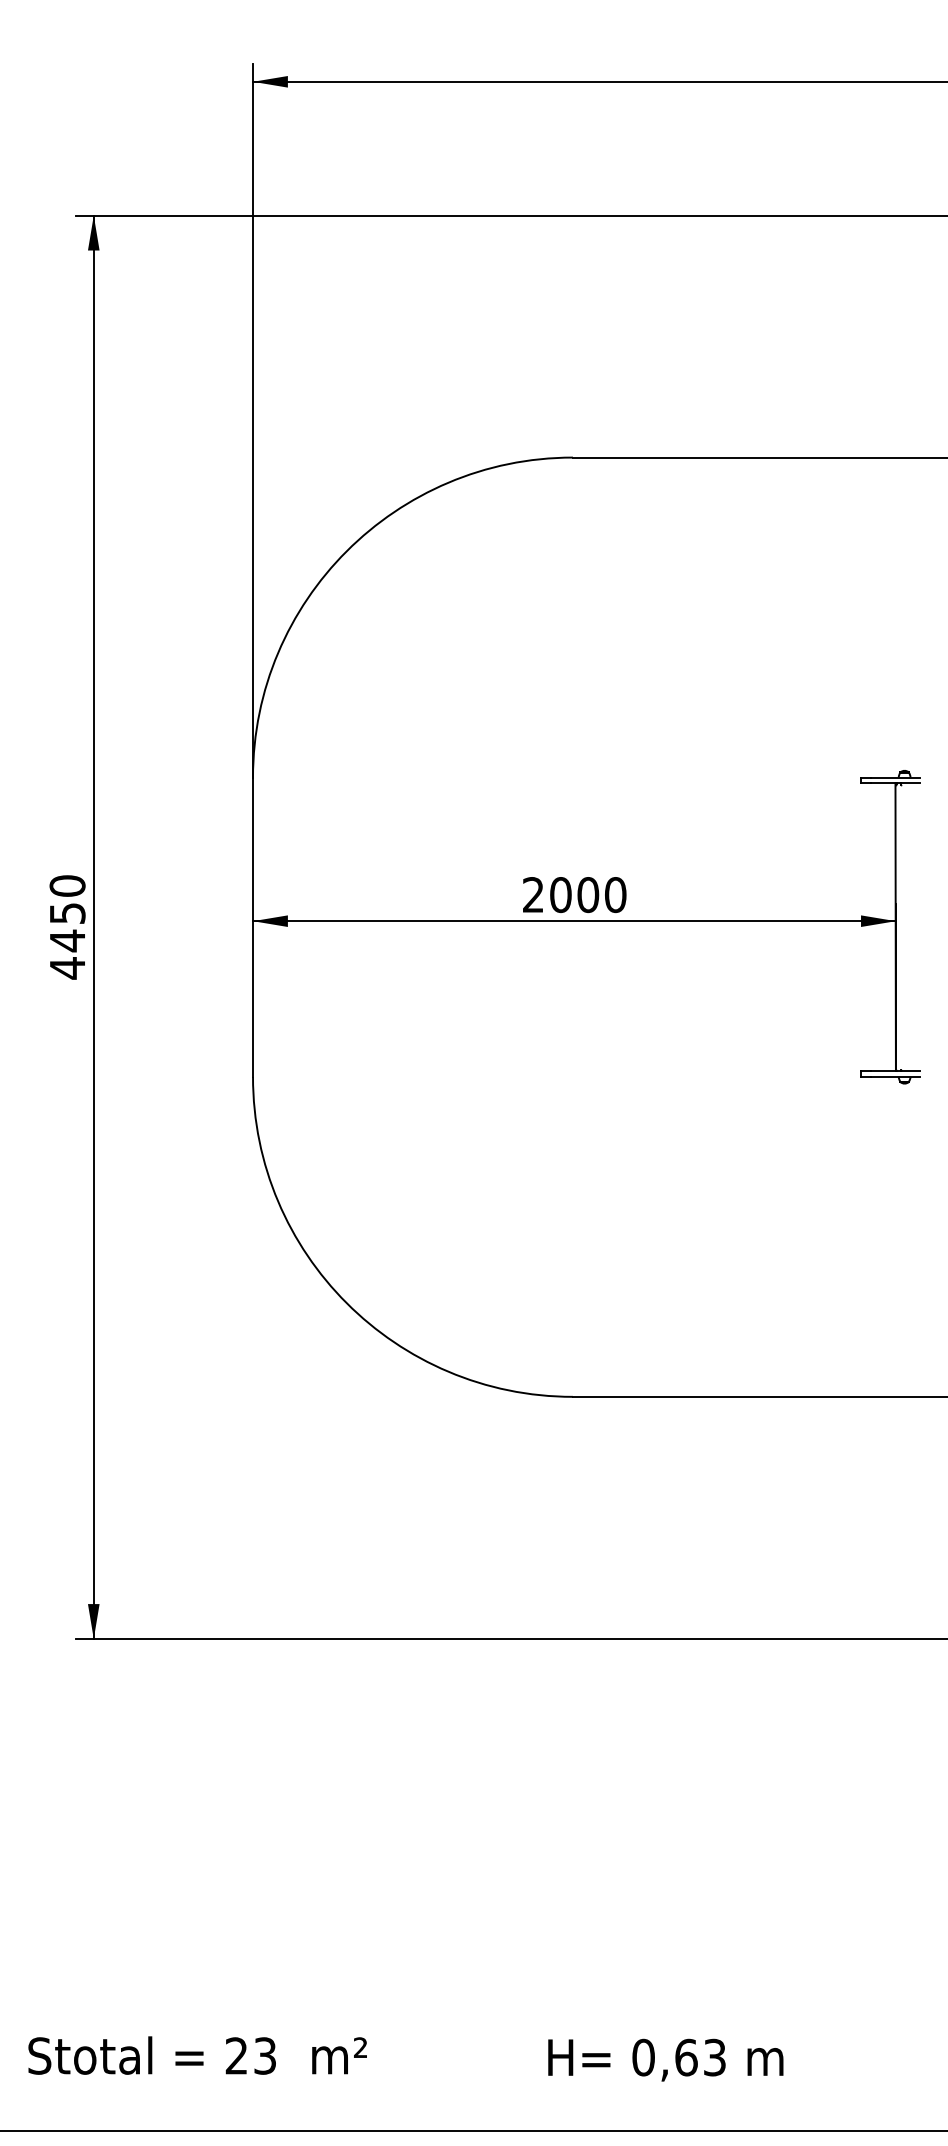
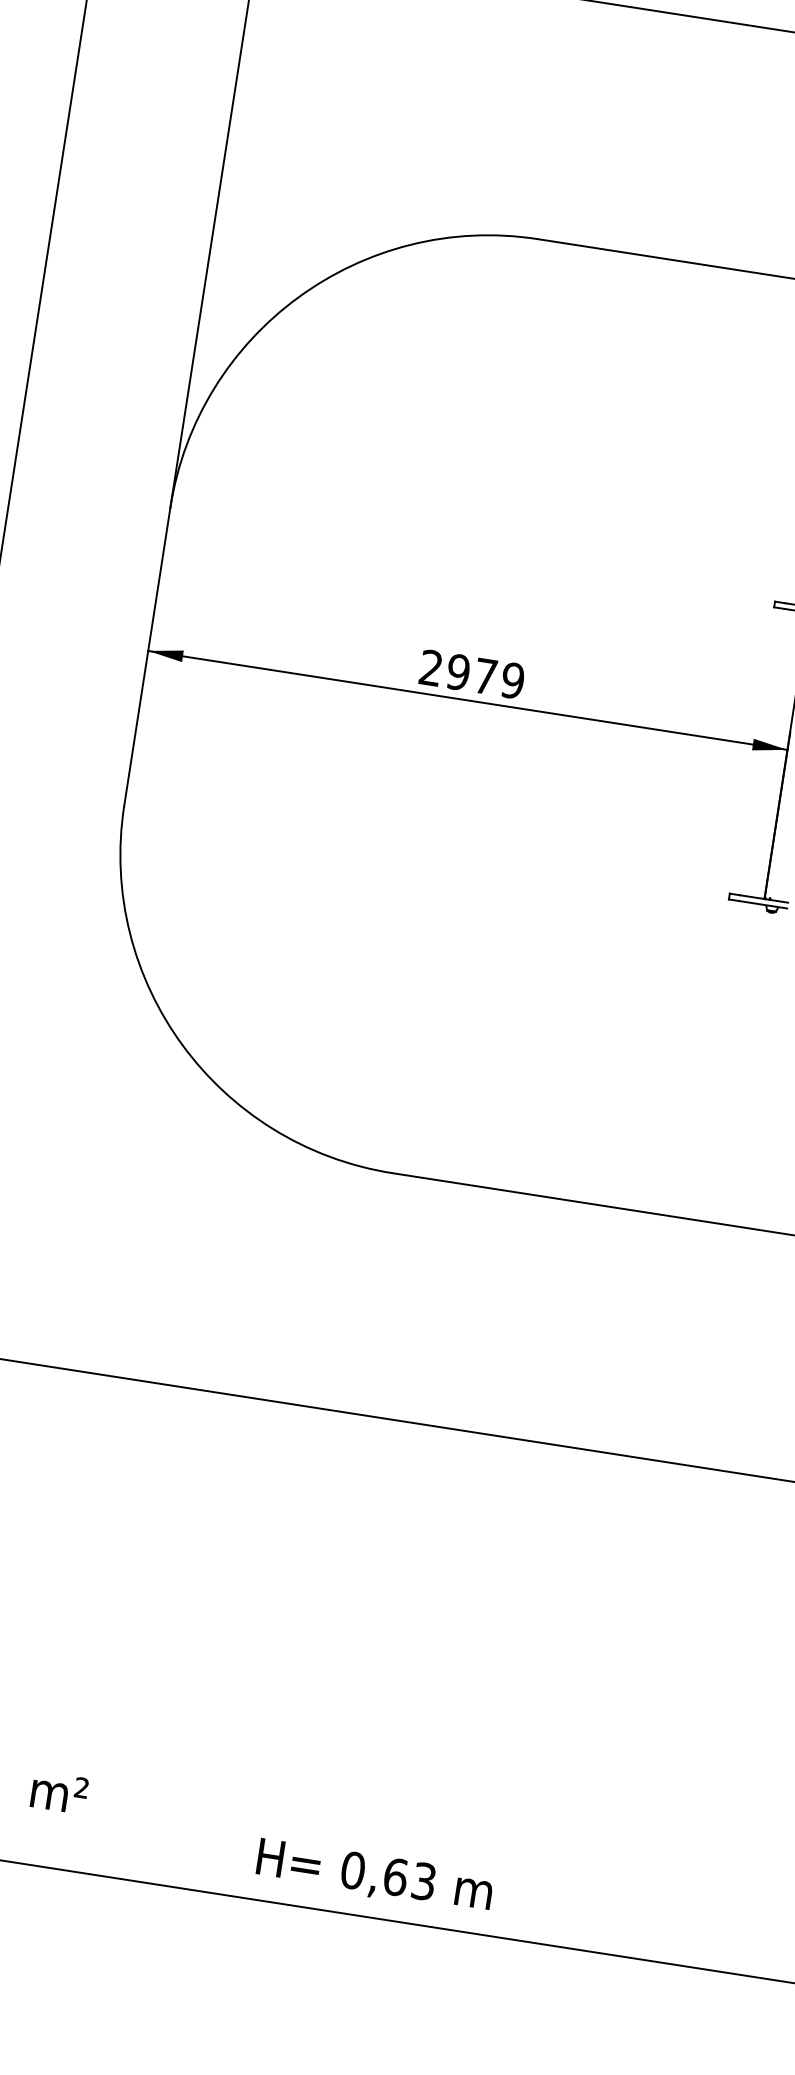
text: (588, 895) -> (485, 677), 2000 -> 2979
text: (665, 2059) -> (374, 1875), moved

